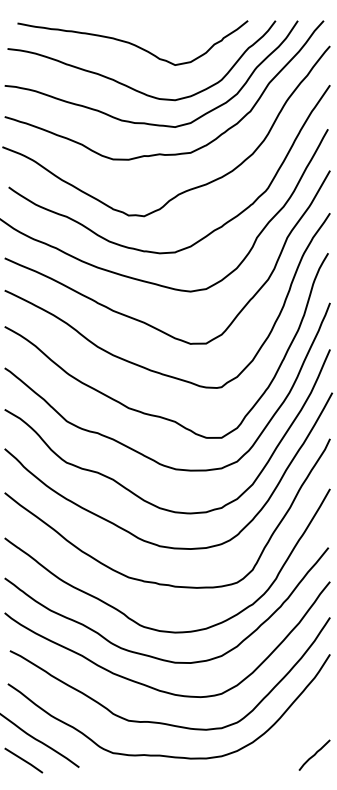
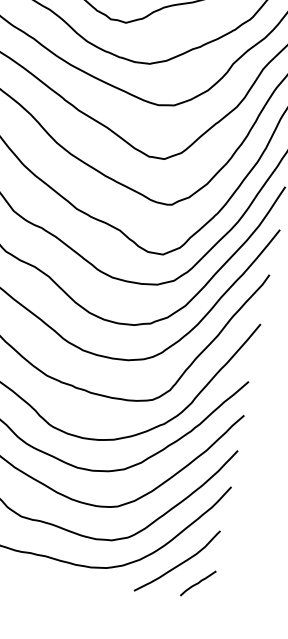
curve: (292, 739) -> (179, 564), added

